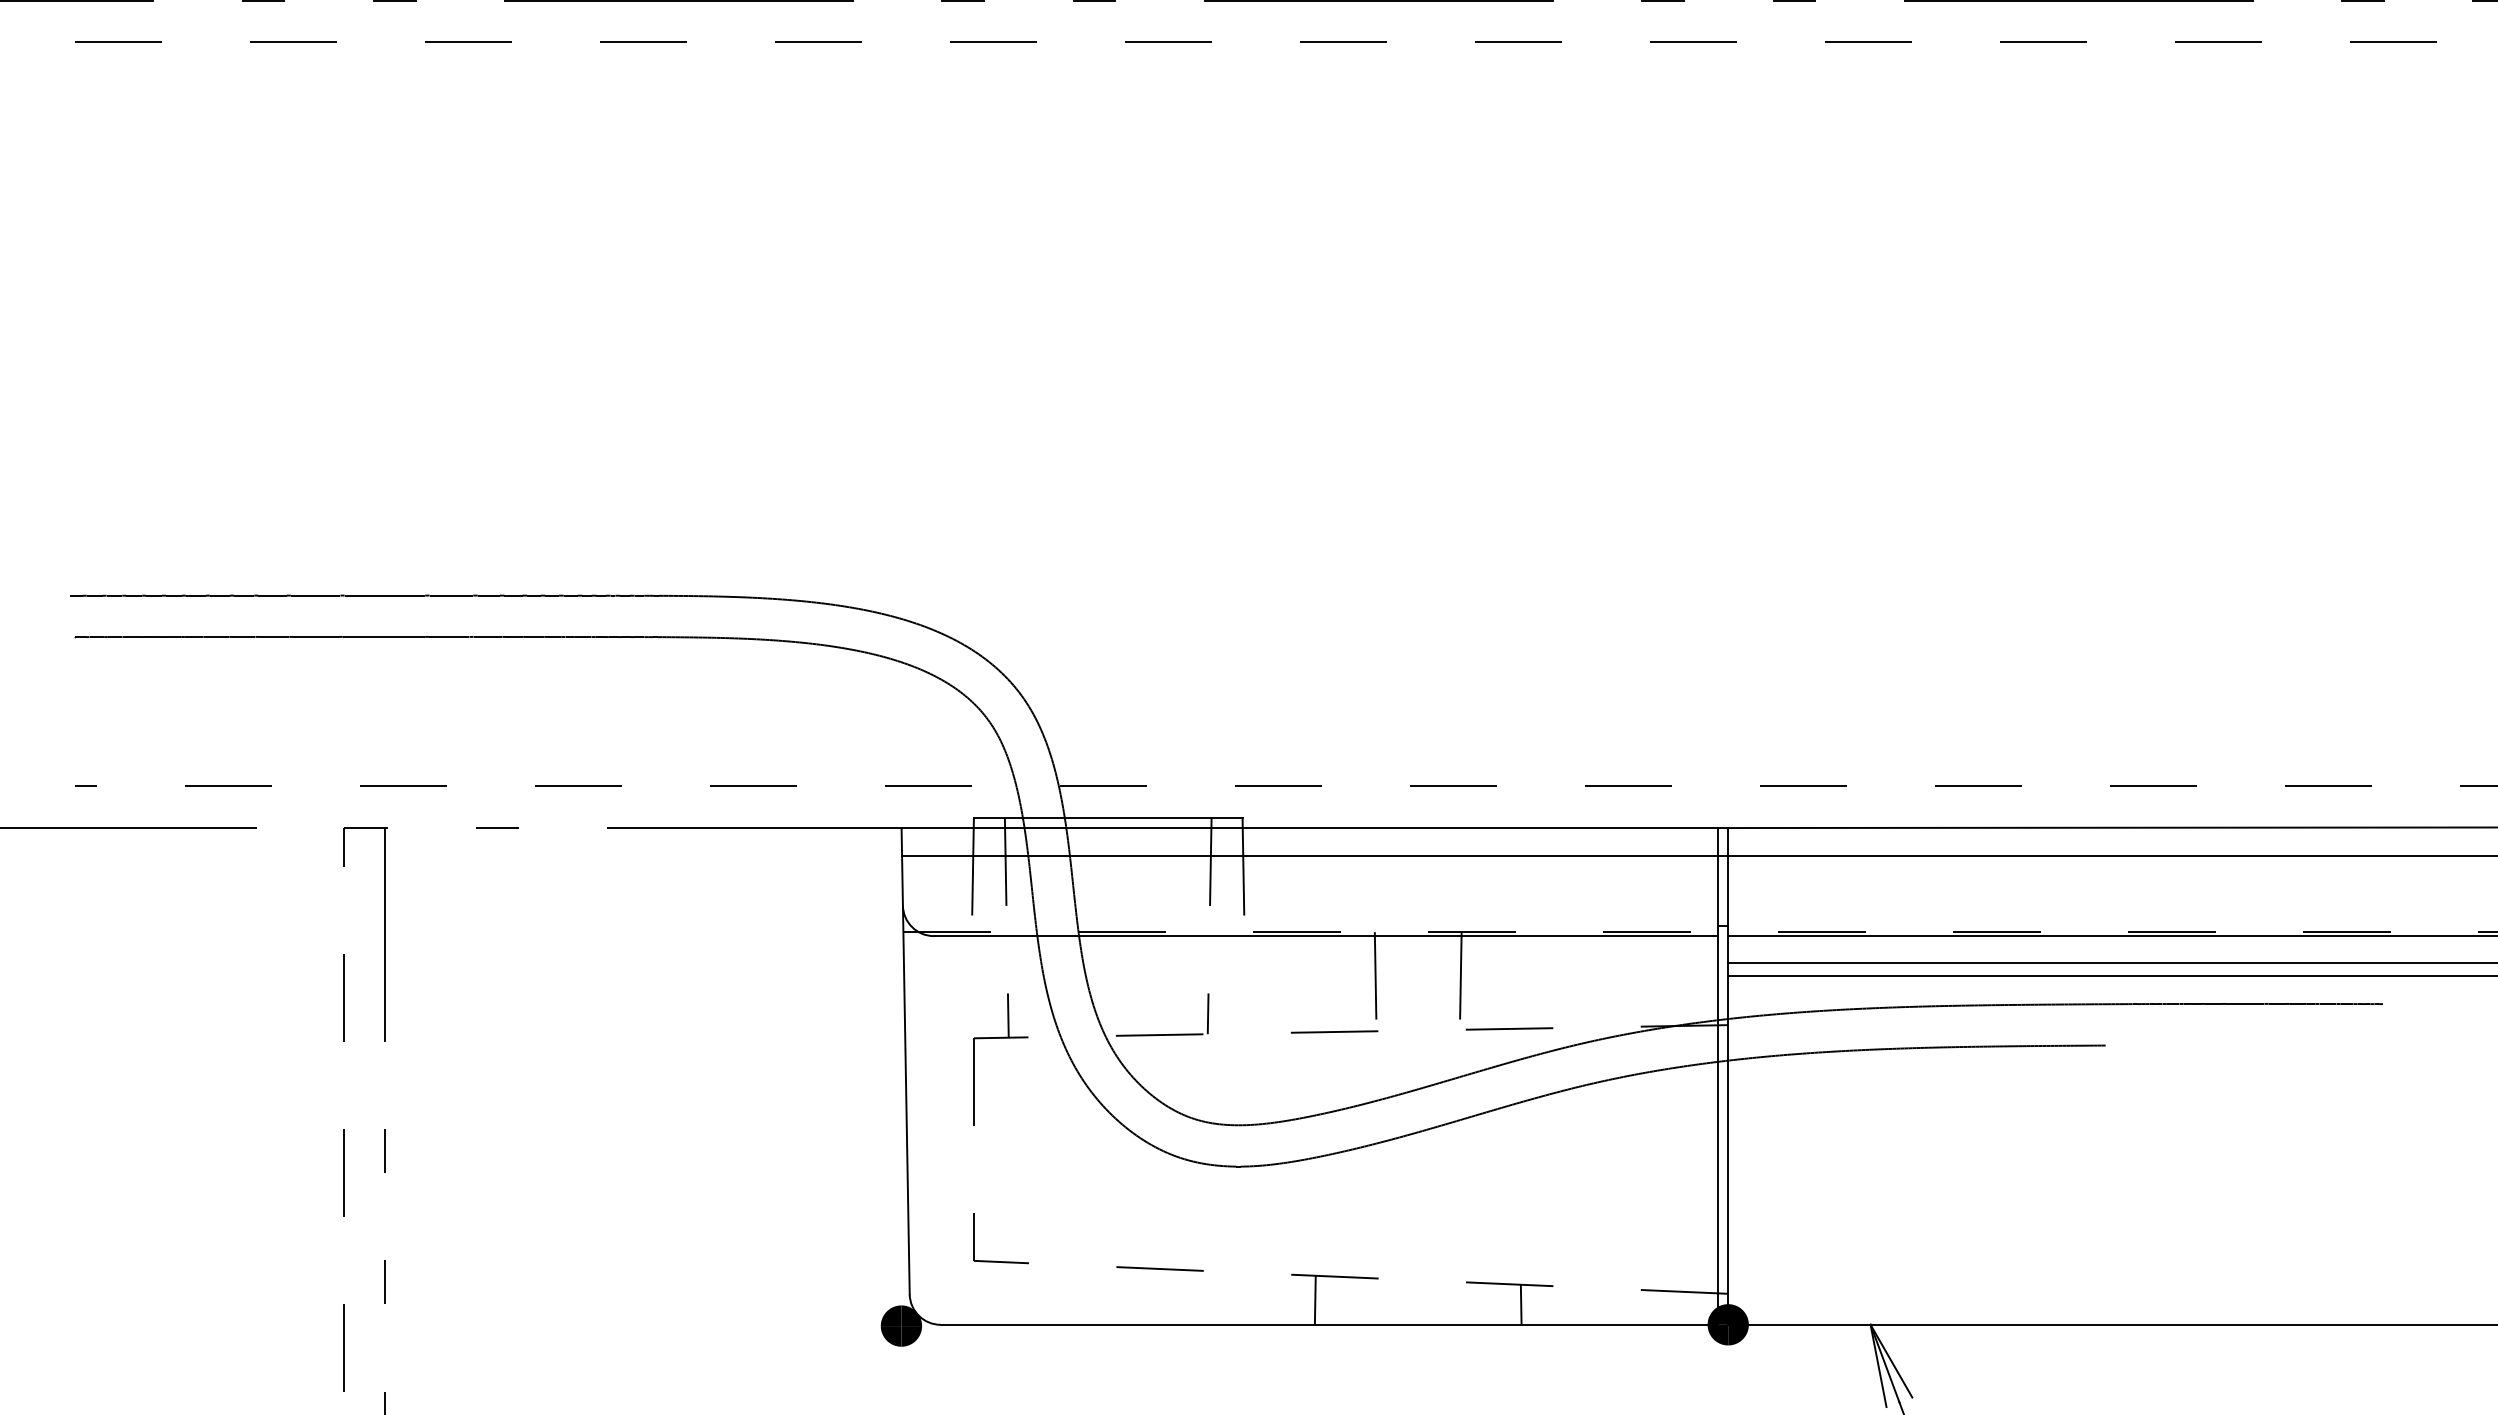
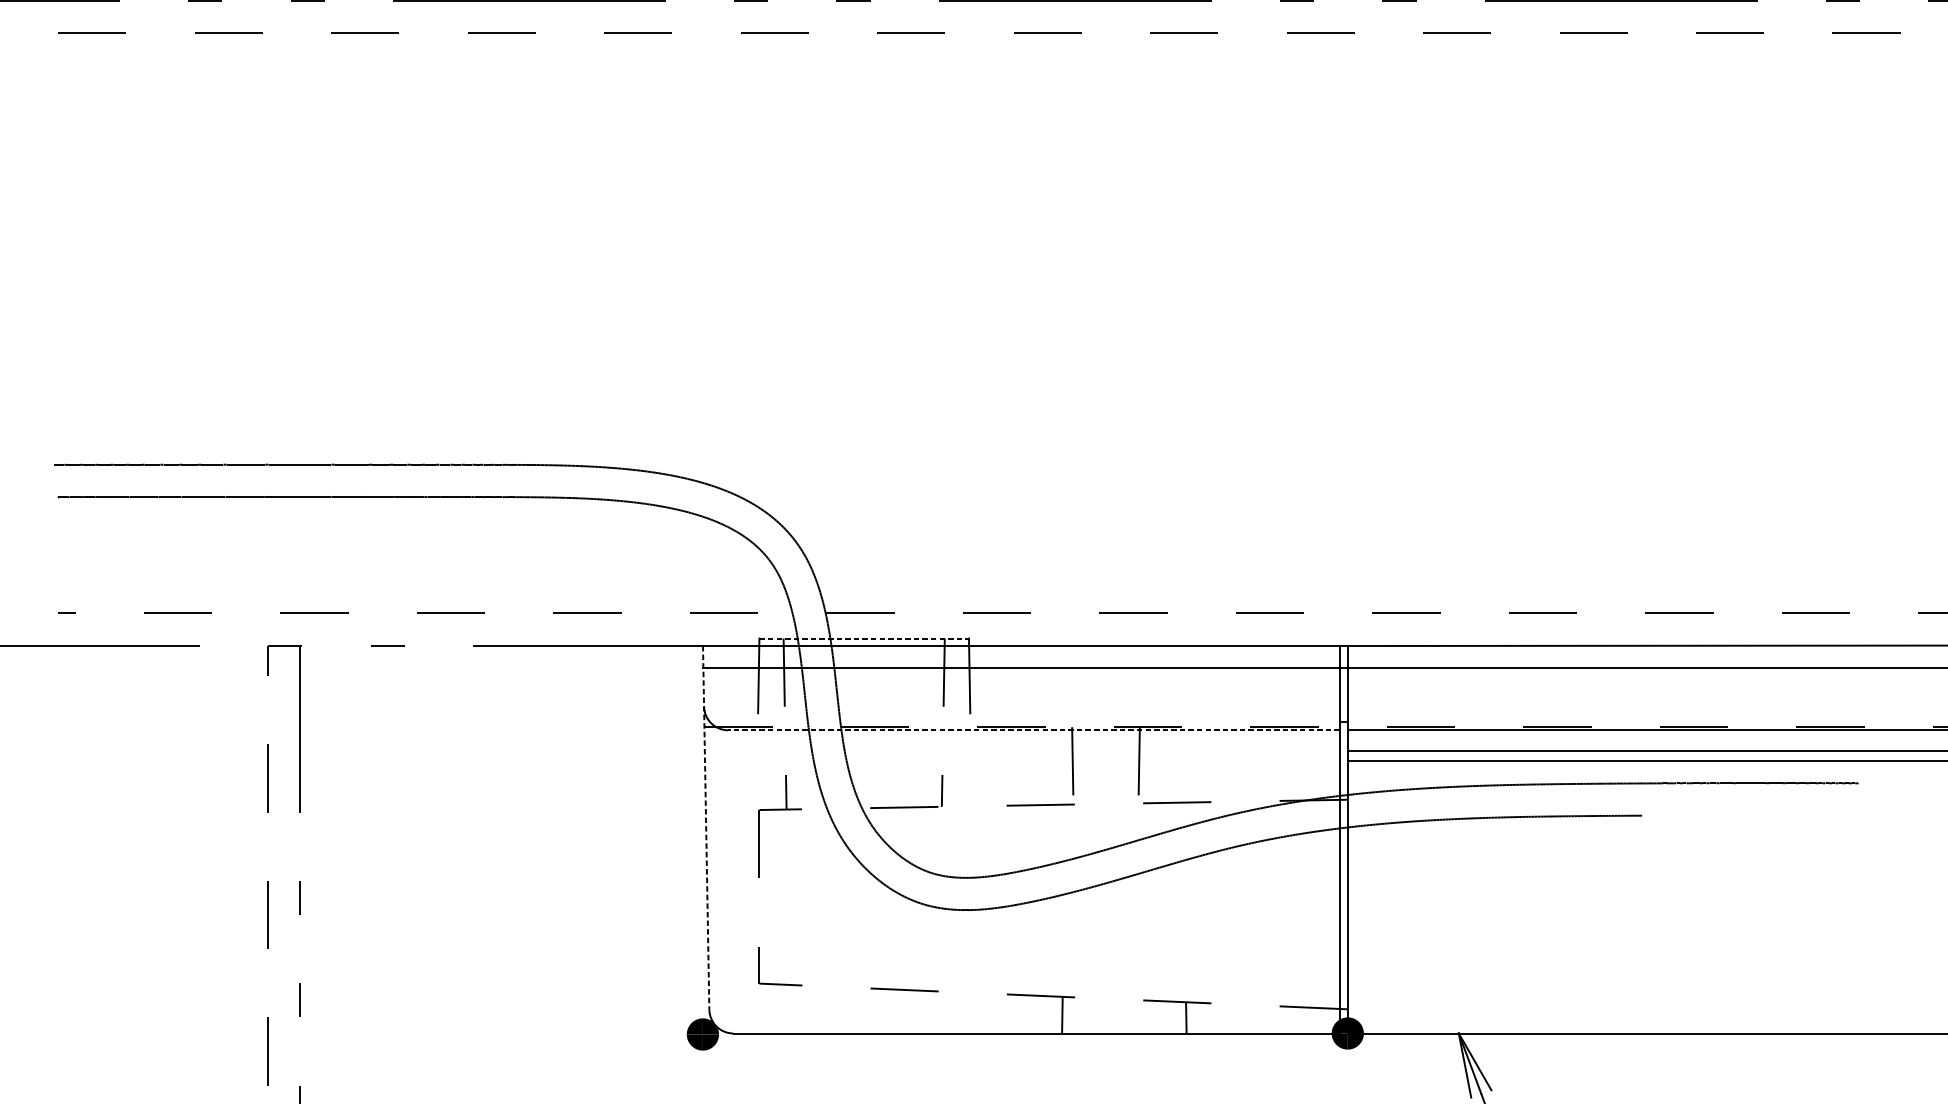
line: (1108, 818) -> (864, 638), solid -> dashed
line: (1325, 936) -> (1033, 730), solid -> dashed
line: (905, 1061) -> (706, 828), solid -> dashed
line: (1314, 1299) -> (1061, 1014), moved

